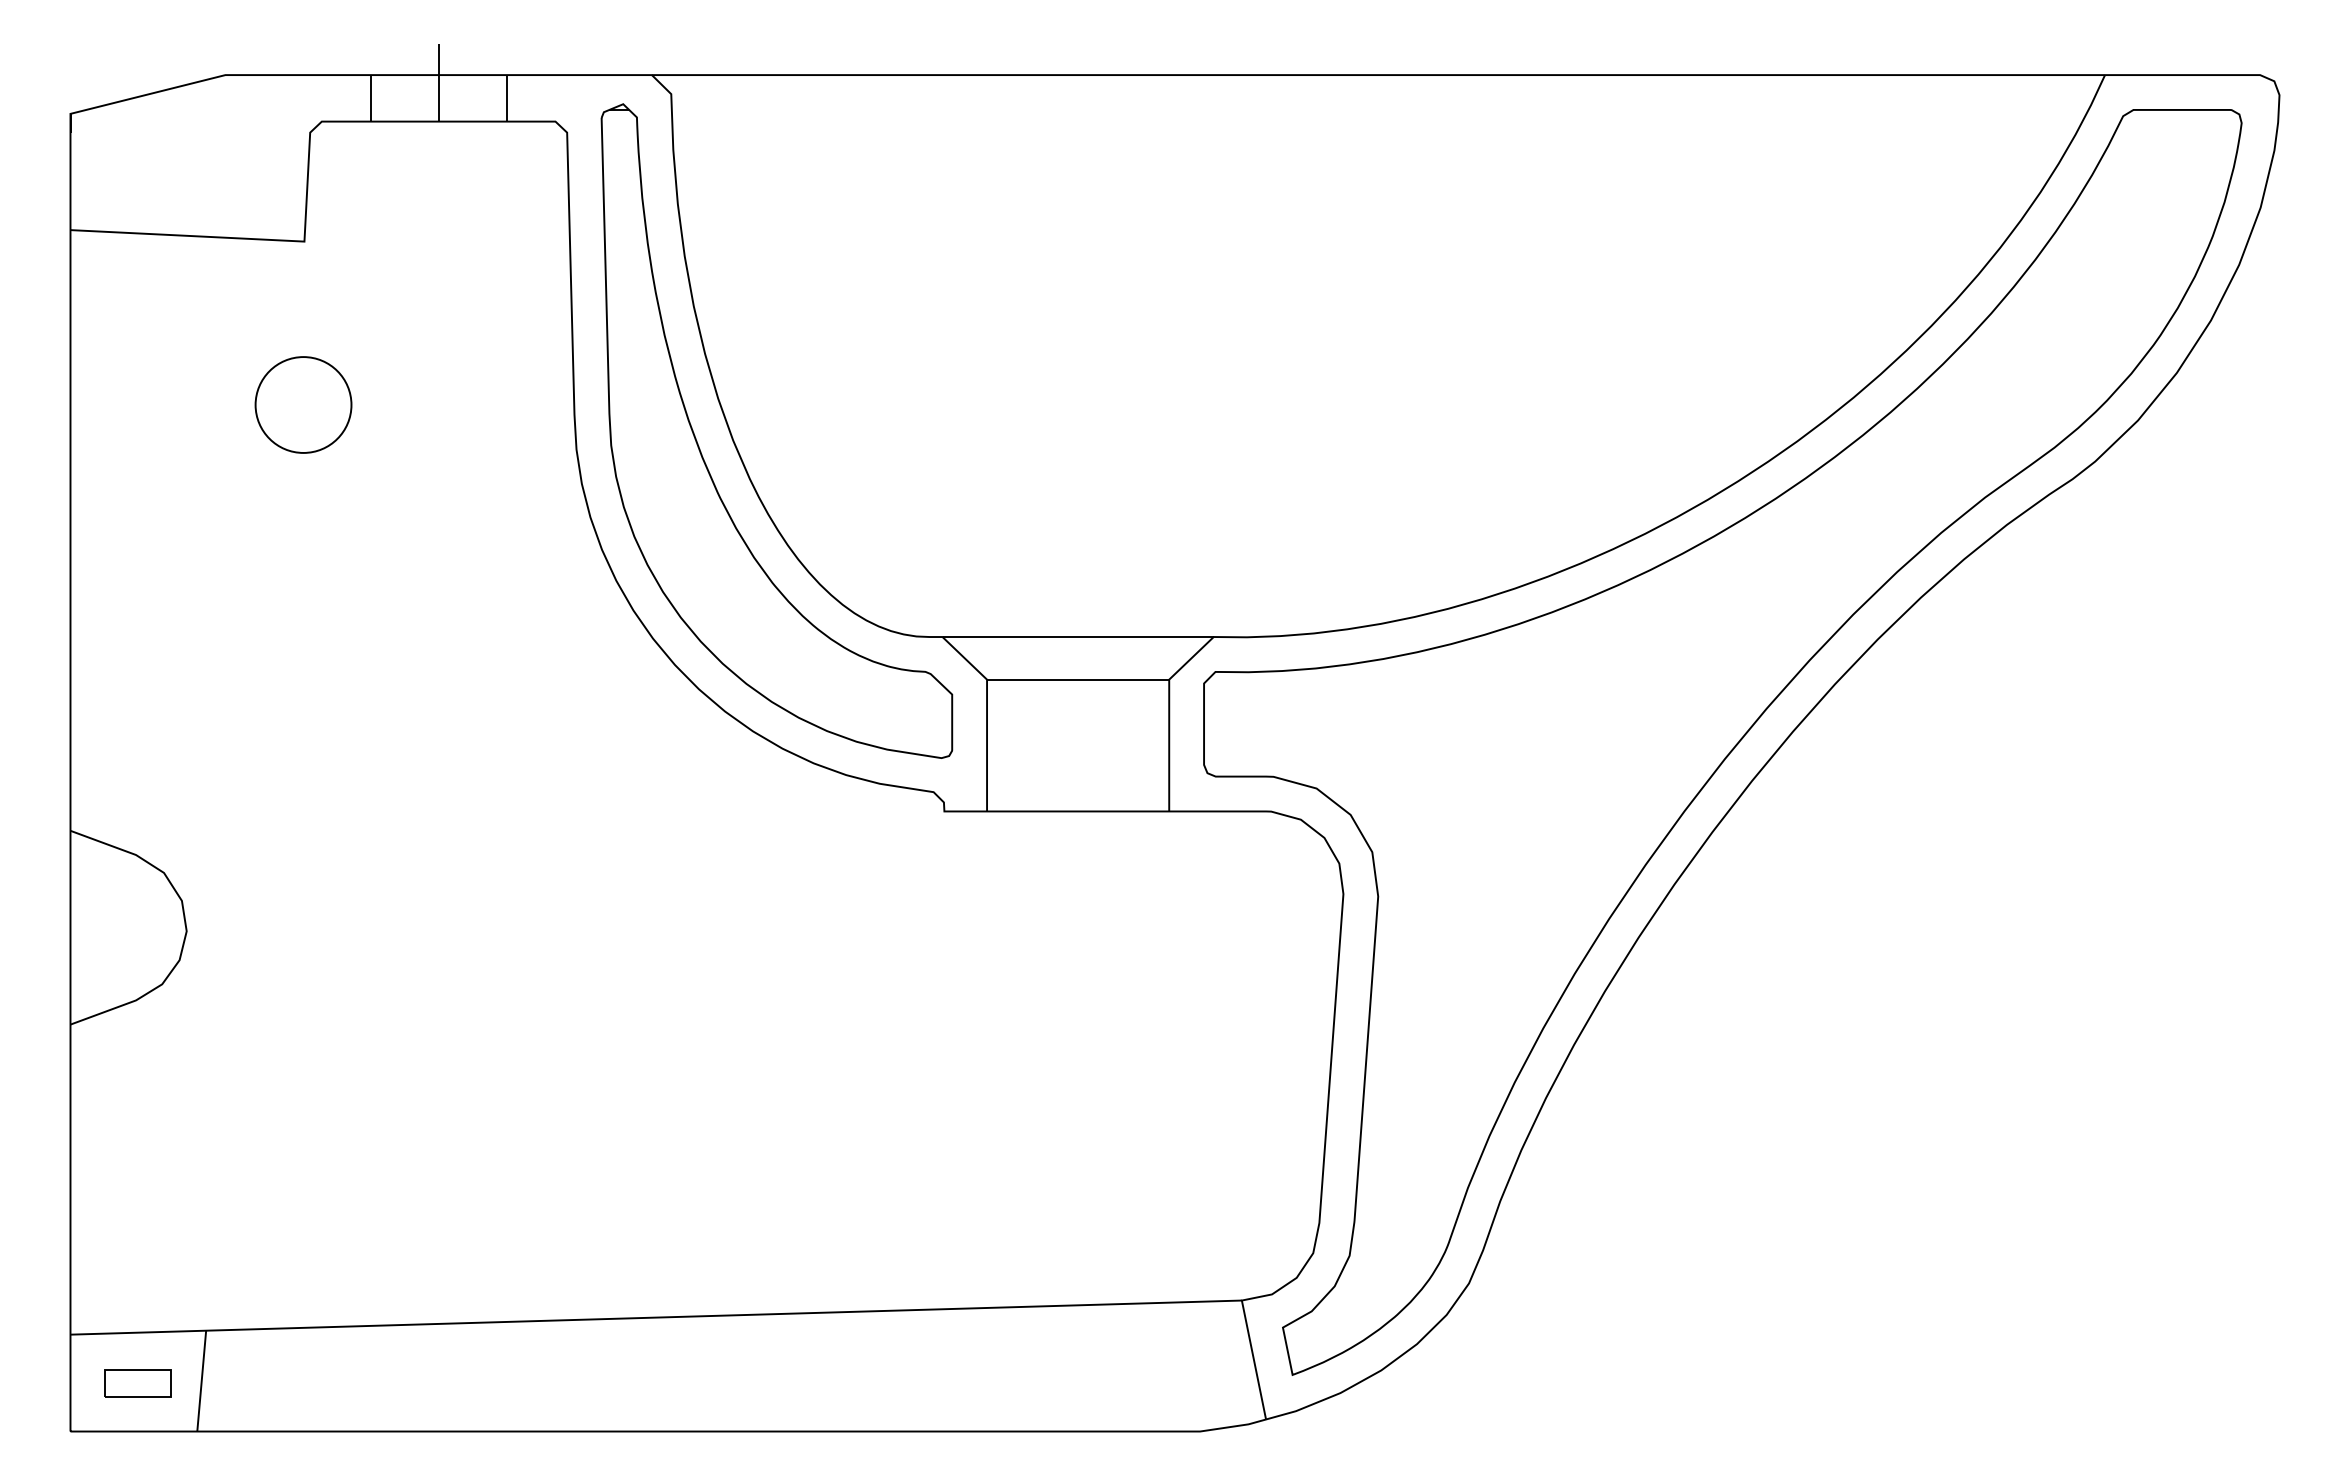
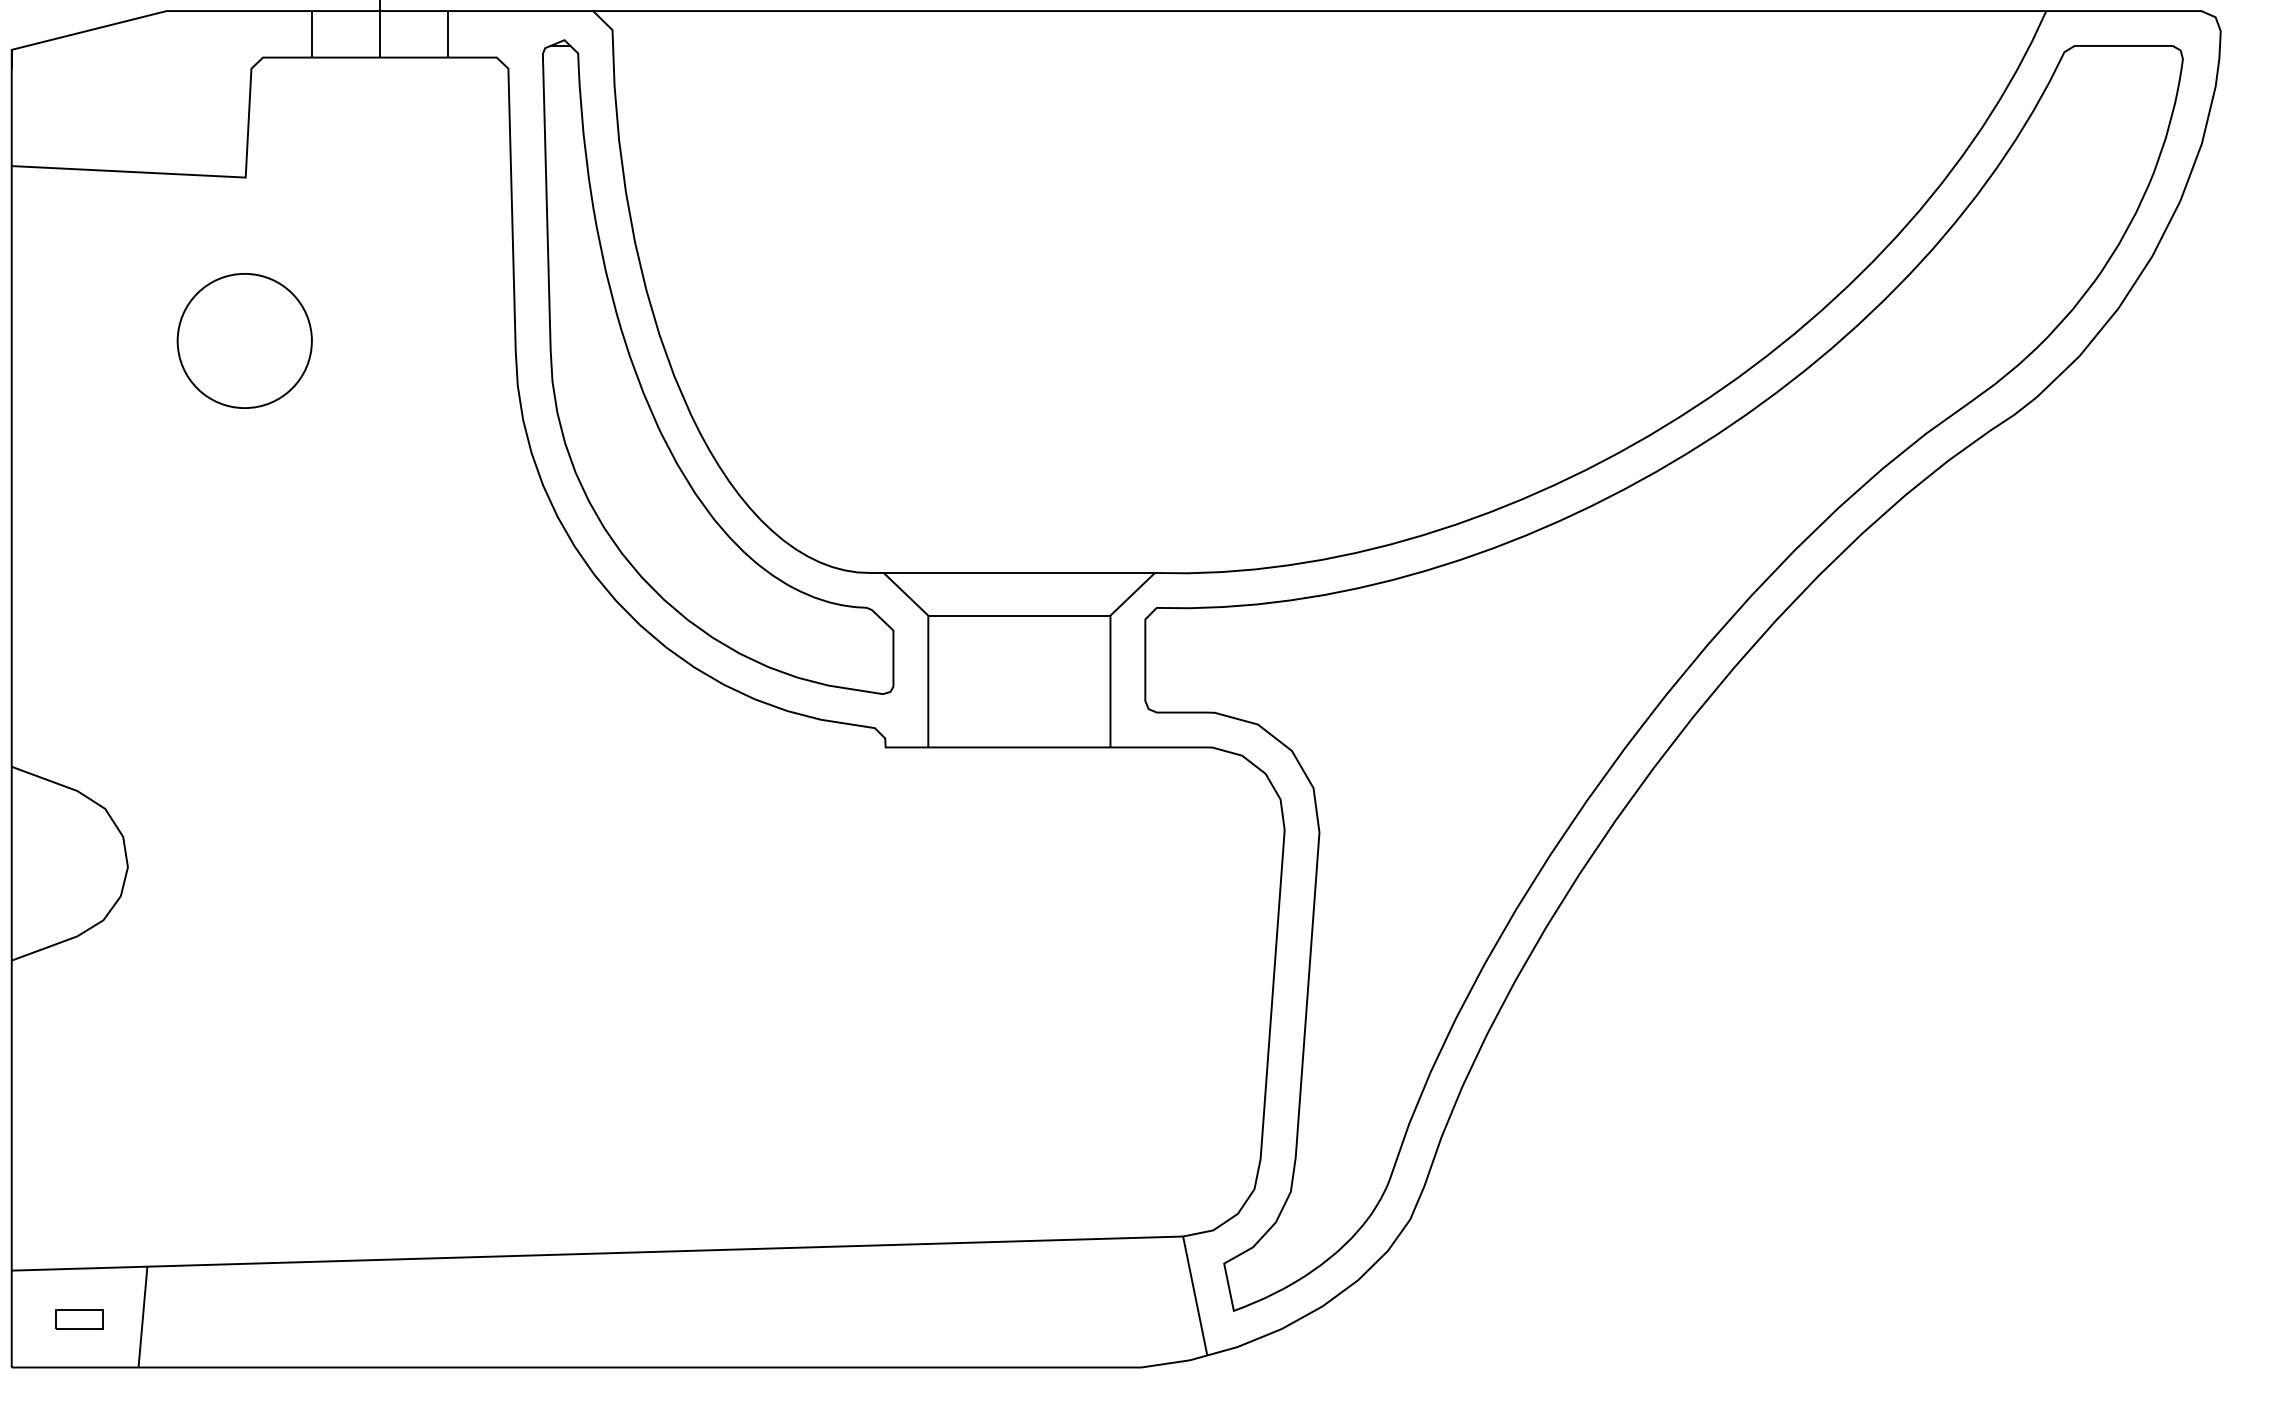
circle: (303, 404) -> (244, 340), size x1.4
part: (137, 1383) -> (78, 1319), size x0.7

